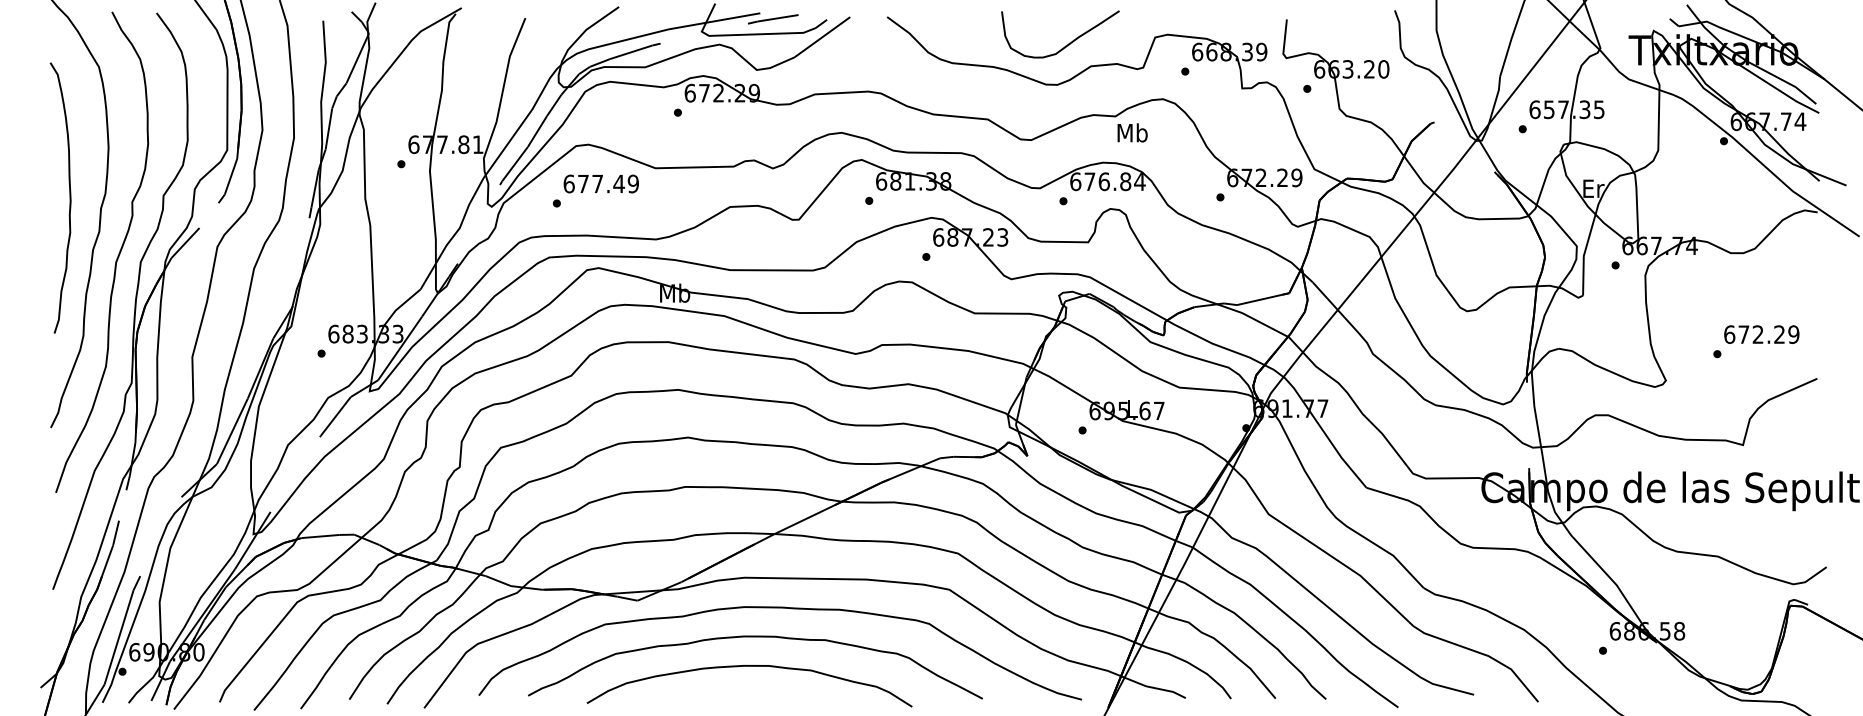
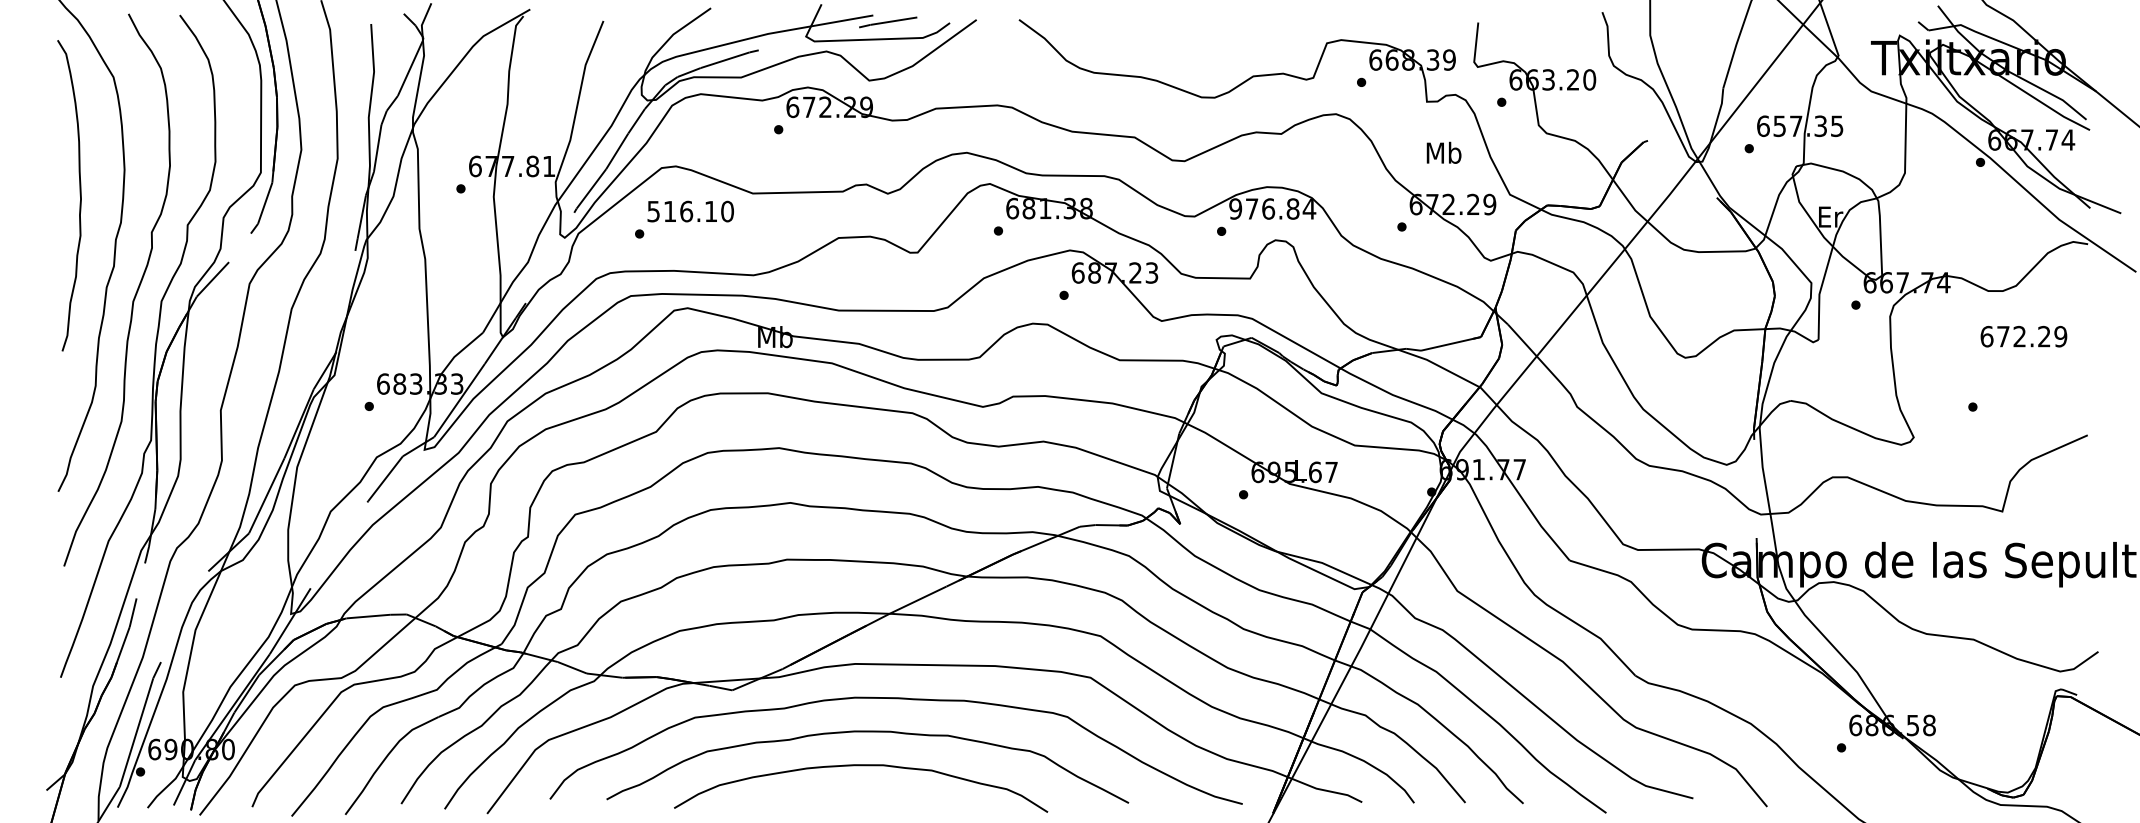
curve: (1066, 44) -> (1225, 51), removed
text: (1132, 132) -> (1443, 152), moved
text: (1075, 181) -> (1235, 208), 676.84 -> 976.84
text: (601, 183) -> (690, 211), 677.49 -> 516.10
curve: (69, 196) -> (79, 194), moved
text: (1761, 334) -> (2023, 336), moved

